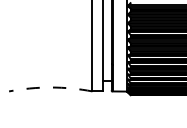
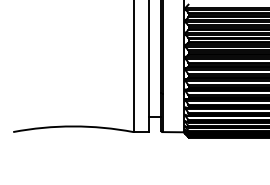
arc: (50, 87) -> (72, 126), dashed -> solid

